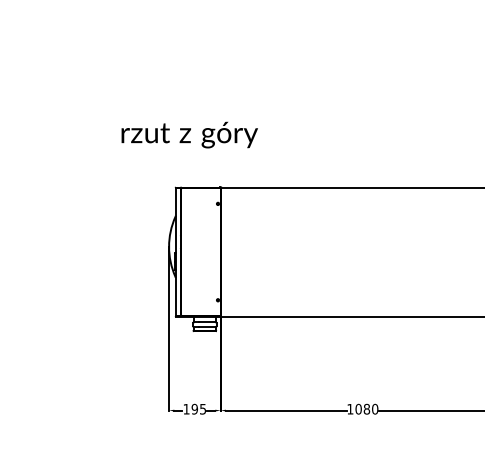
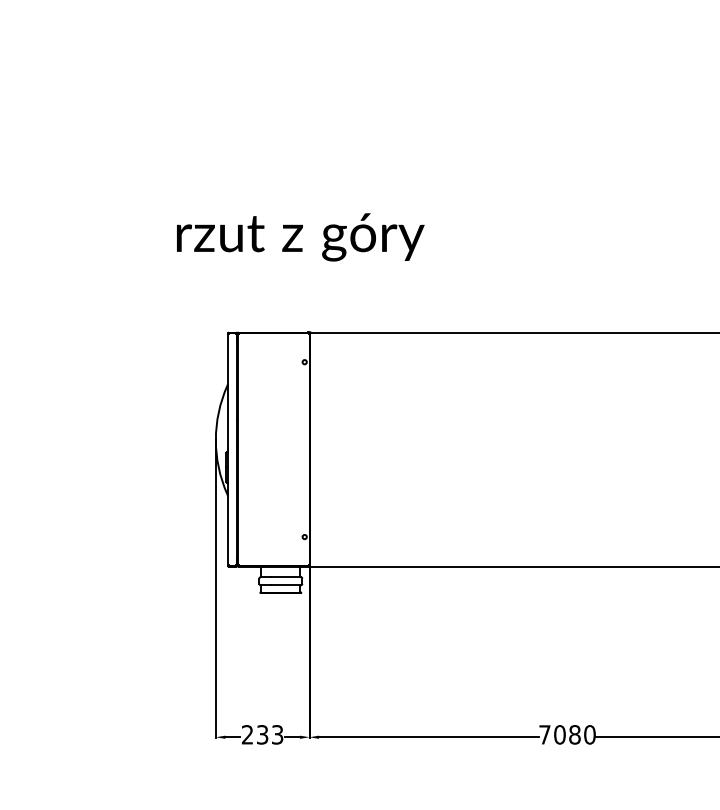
text: (189, 134) -> (300, 236), moved
text: (194, 408) -> (262, 733), 195 -> 233
text: (350, 409) -> (545, 735), 1080 -> 7080

